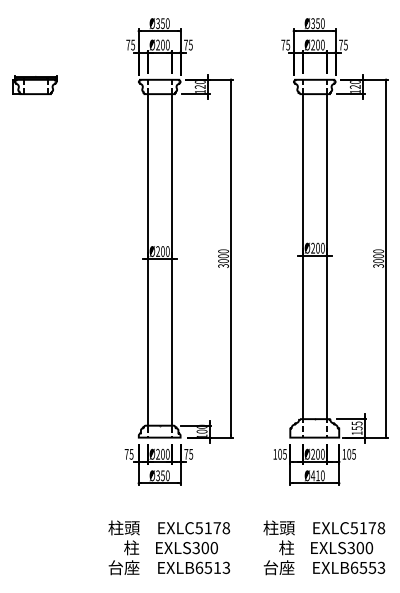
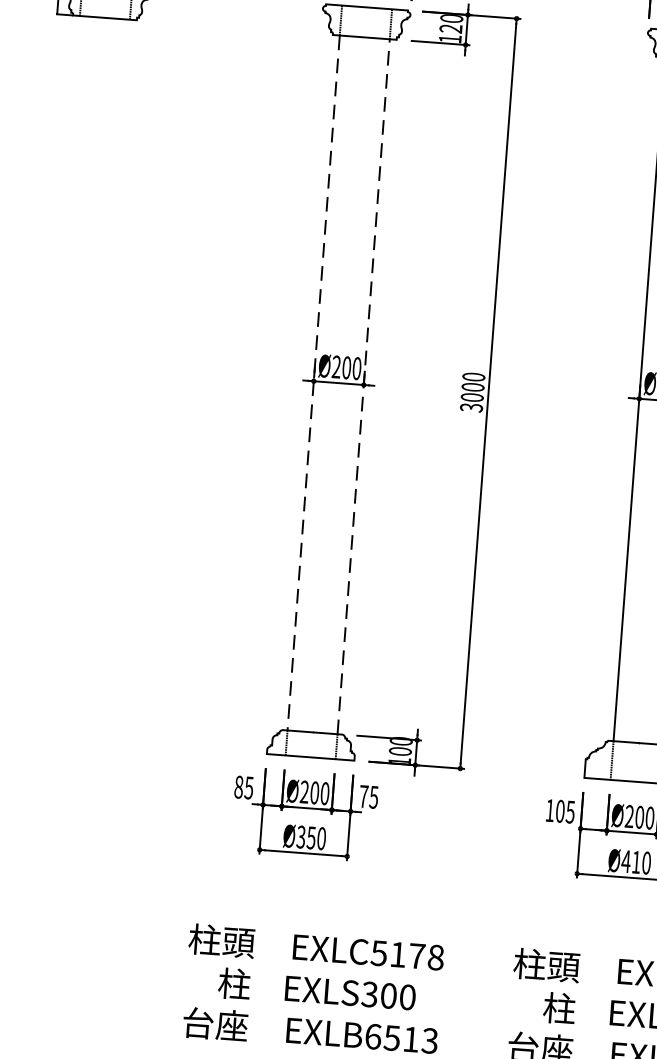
line: (147, 259) -> (313, 382), solid -> dashed
line: (171, 259) -> (363, 385), solid -> dashed
text: (126, 454) -> (238, 787), 75 -> 85

